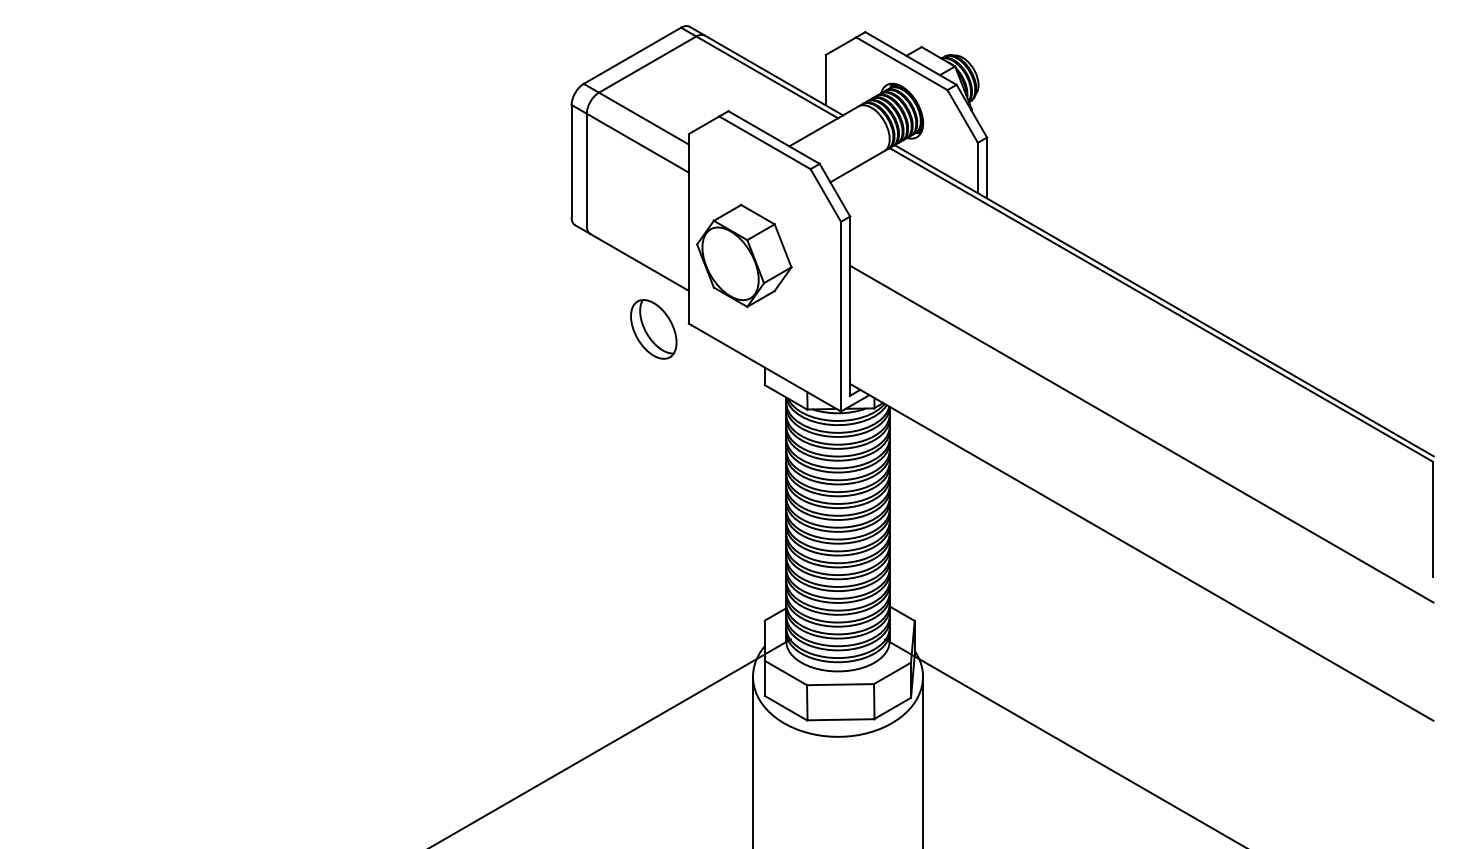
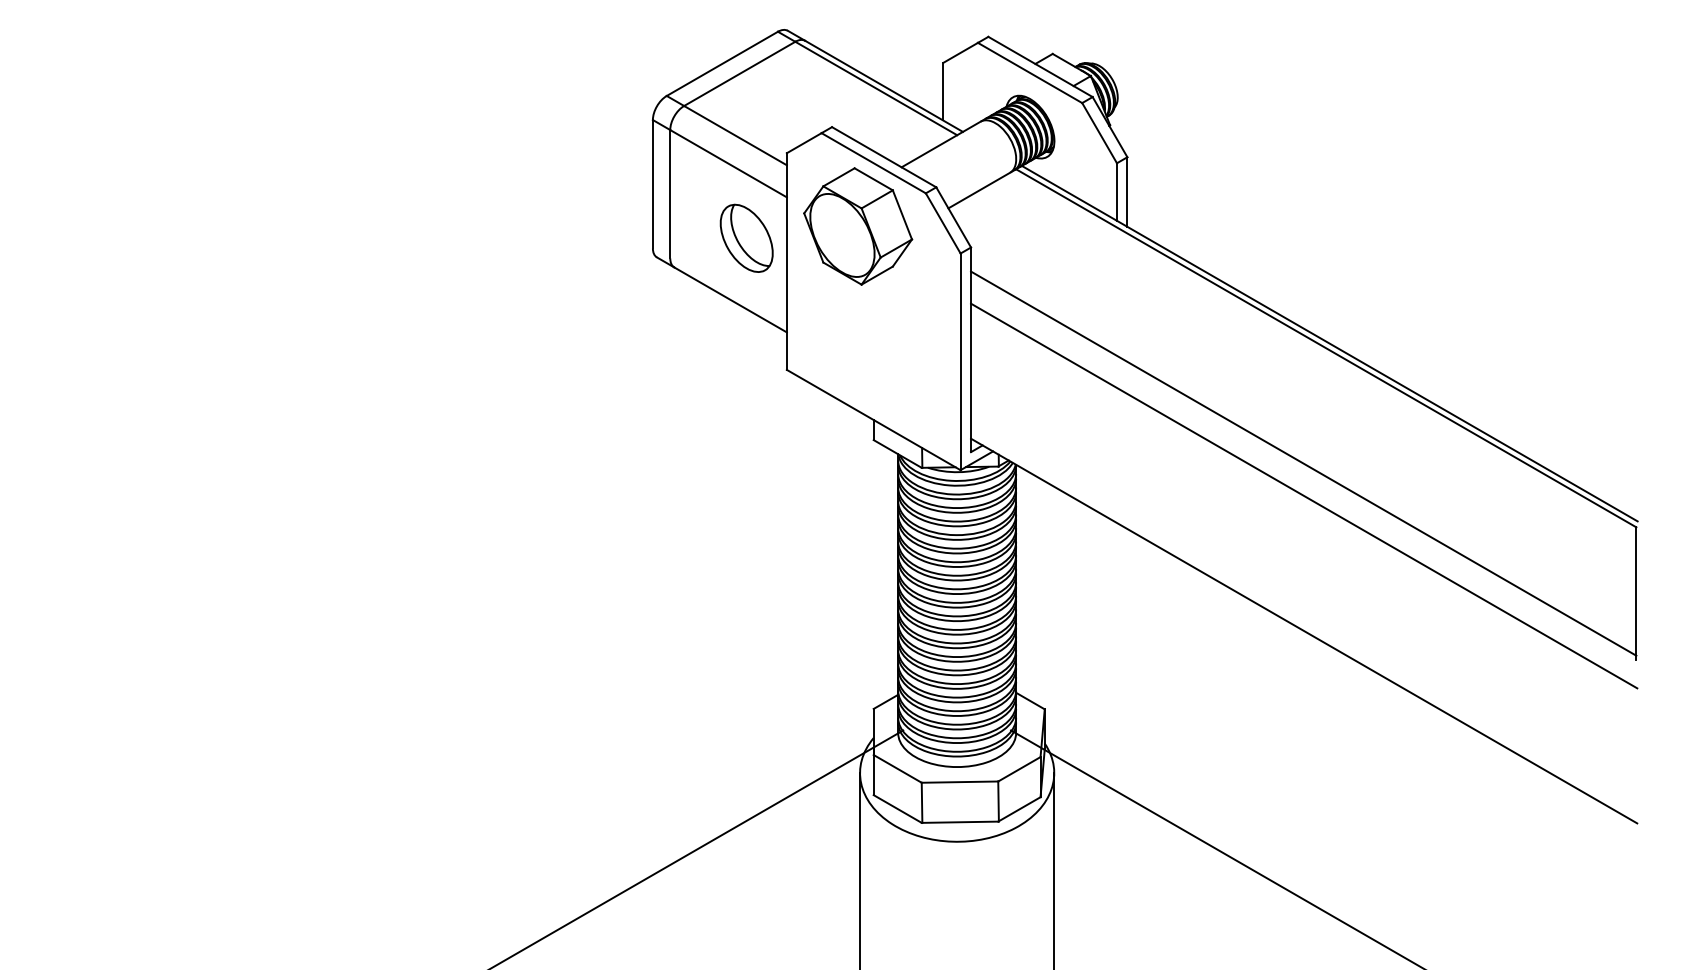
part: (744, 255) -> (858, 226), moved
part: (653, 328) -> (746, 237), moved
line: (1141, 405) -> (1303, 463), added

